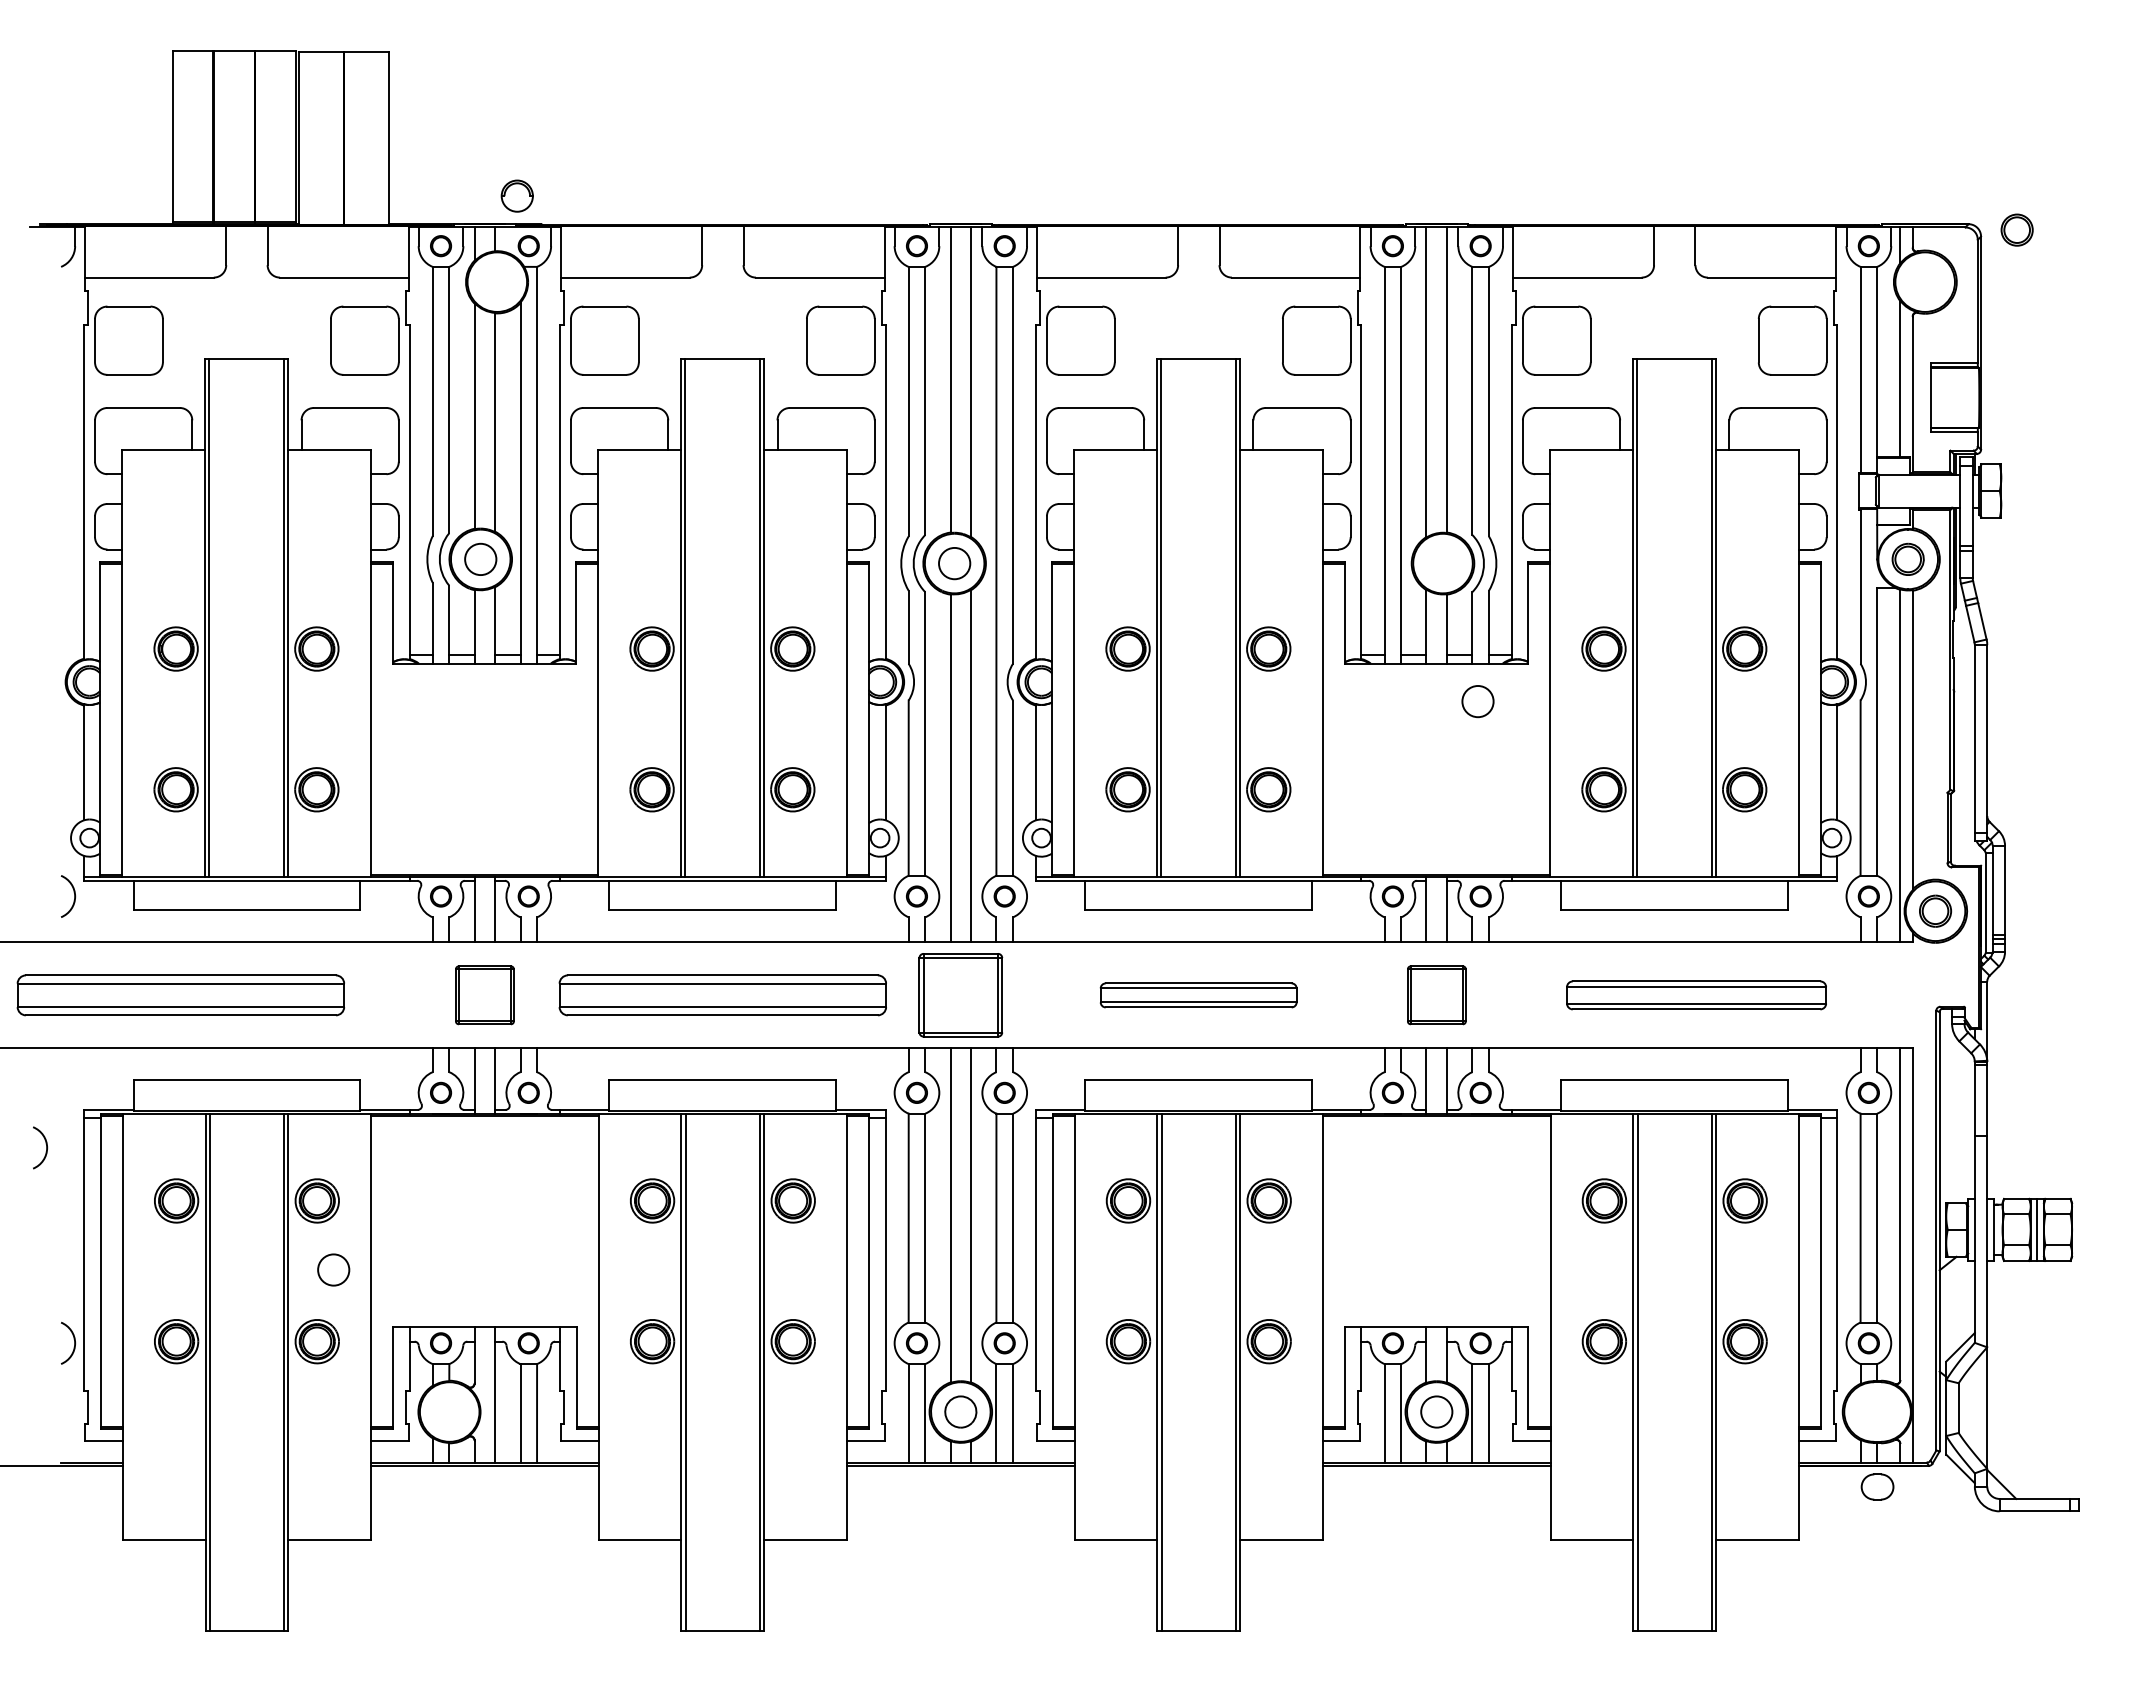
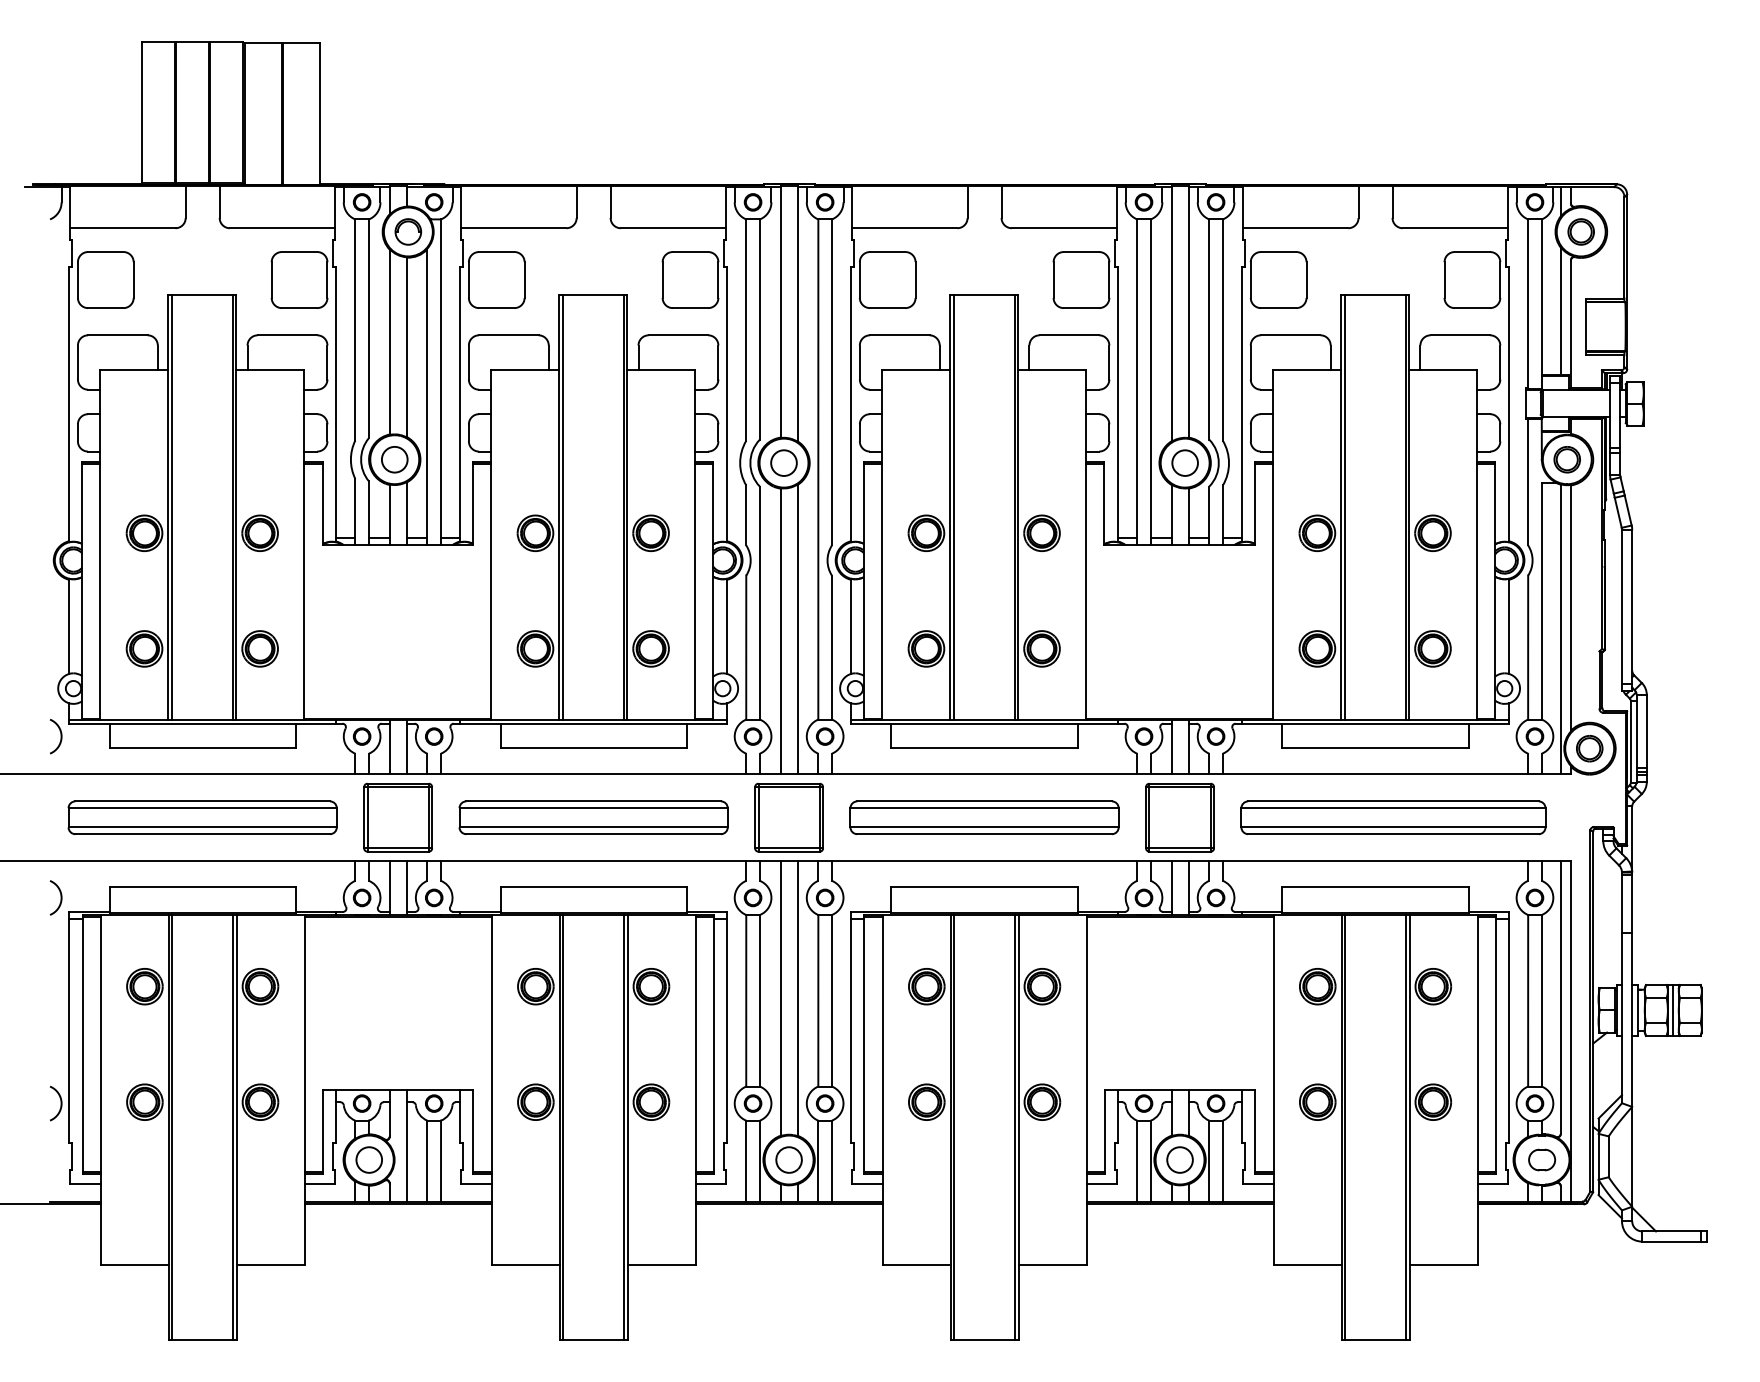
part: (516, 195) -> (407, 231), moved
part: (2016, 229) -> (1580, 231), moved
circle: (1477, 701) -> (1184, 463), moved
part: (180, 995) -> (202, 817), moved
part: (484, 995) -> (397, 817), size x1.43
part: (1198, 995) -> (984, 817), size x1.67
part: (1436, 995) -> (1179, 817), size x1.43
part: (1696, 995) -> (1393, 817), size x1.43
arc: (46, 1147) -> (61, 897), moved
circle: (333, 1269) -> (369, 1159), moved
part: (1877, 1486) -> (1542, 1159), moved

